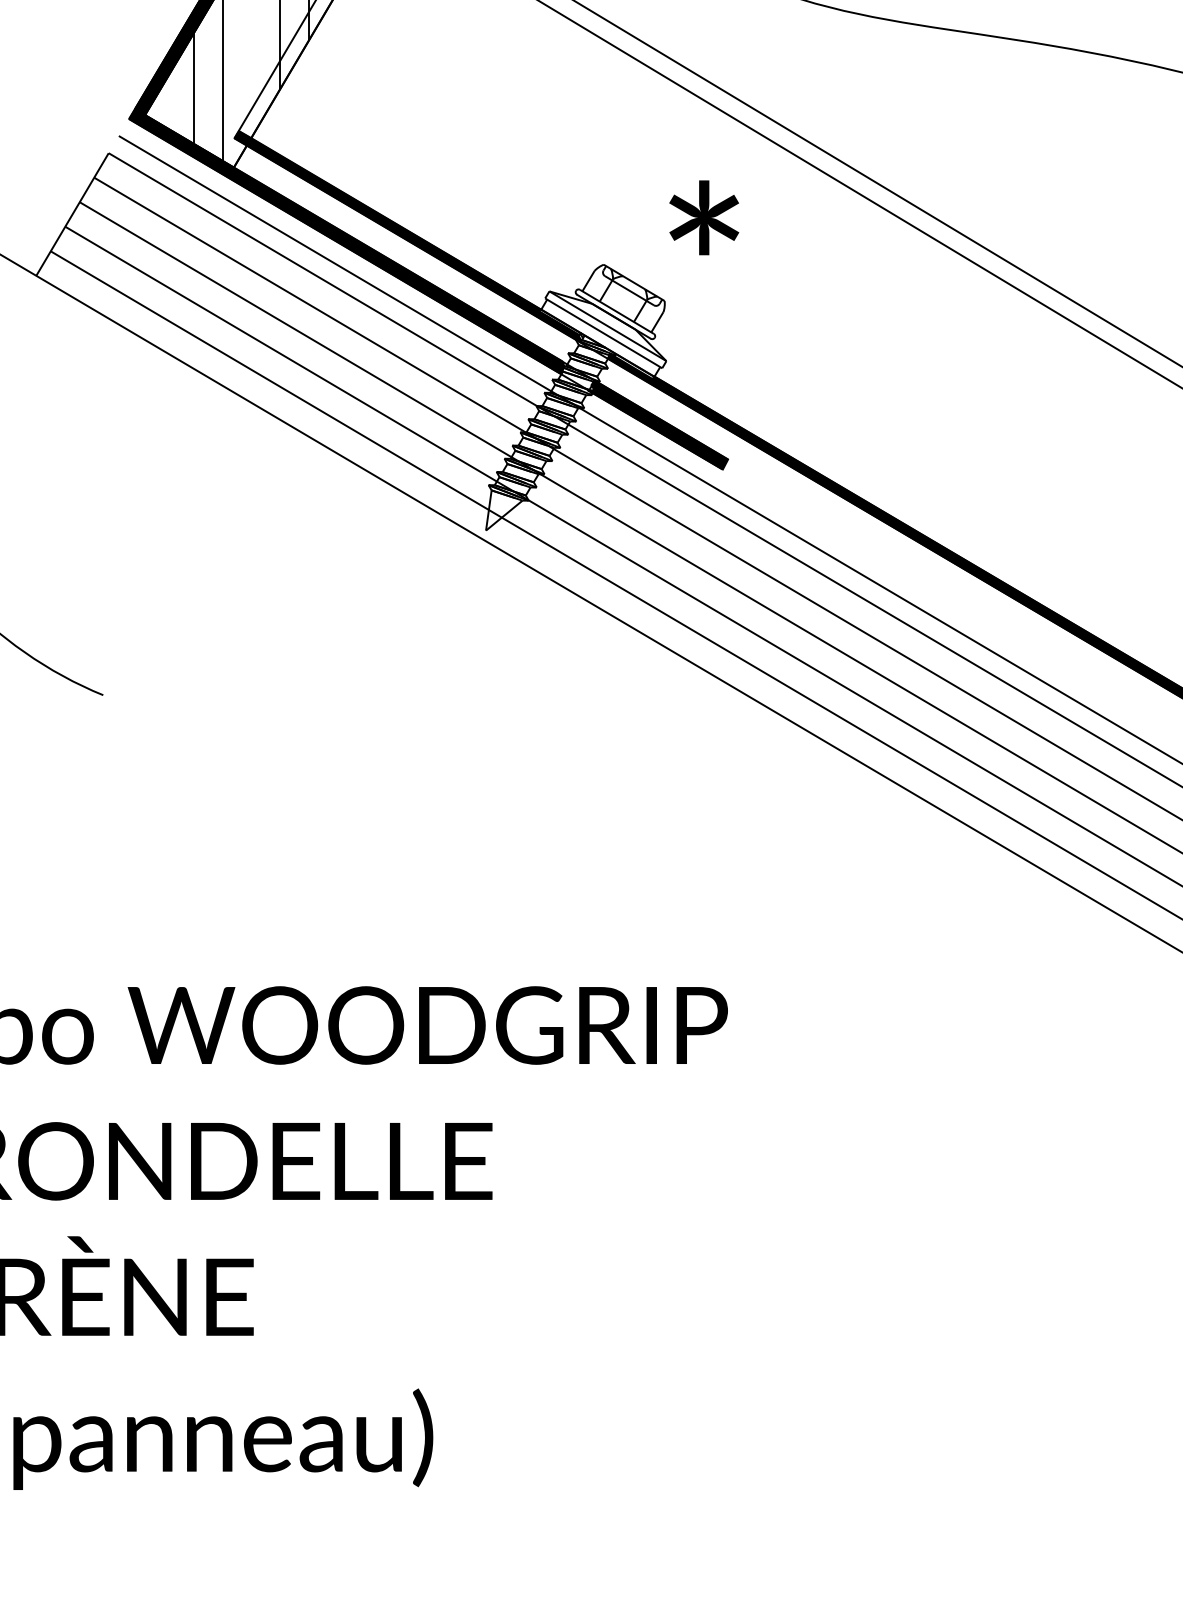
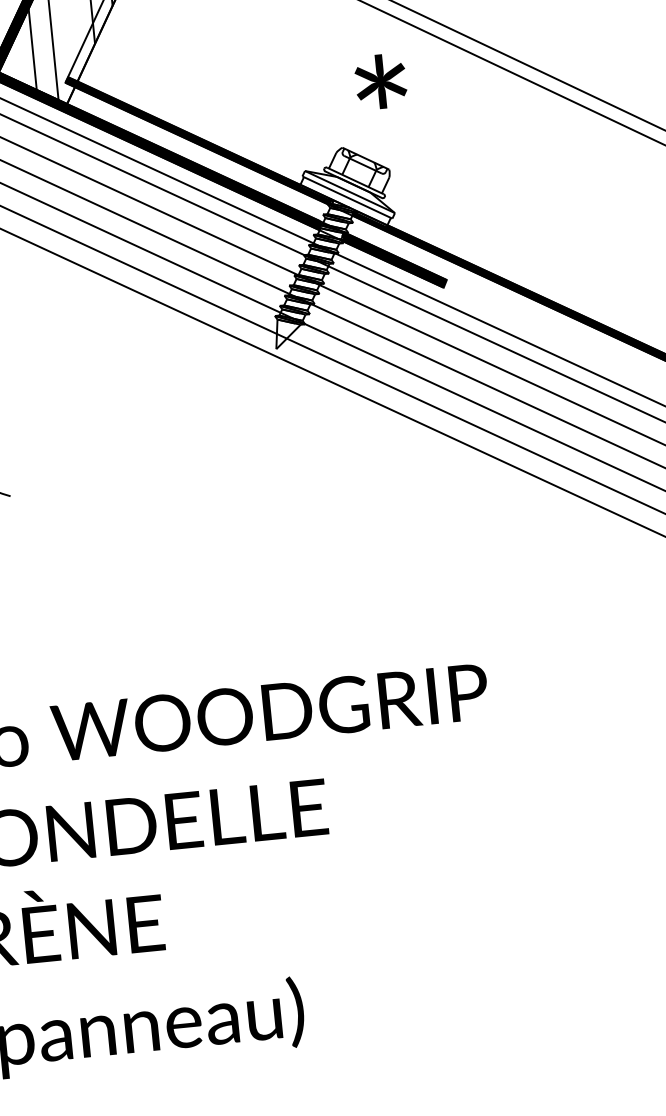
text: (704, 217) -> (381, 81), moved

